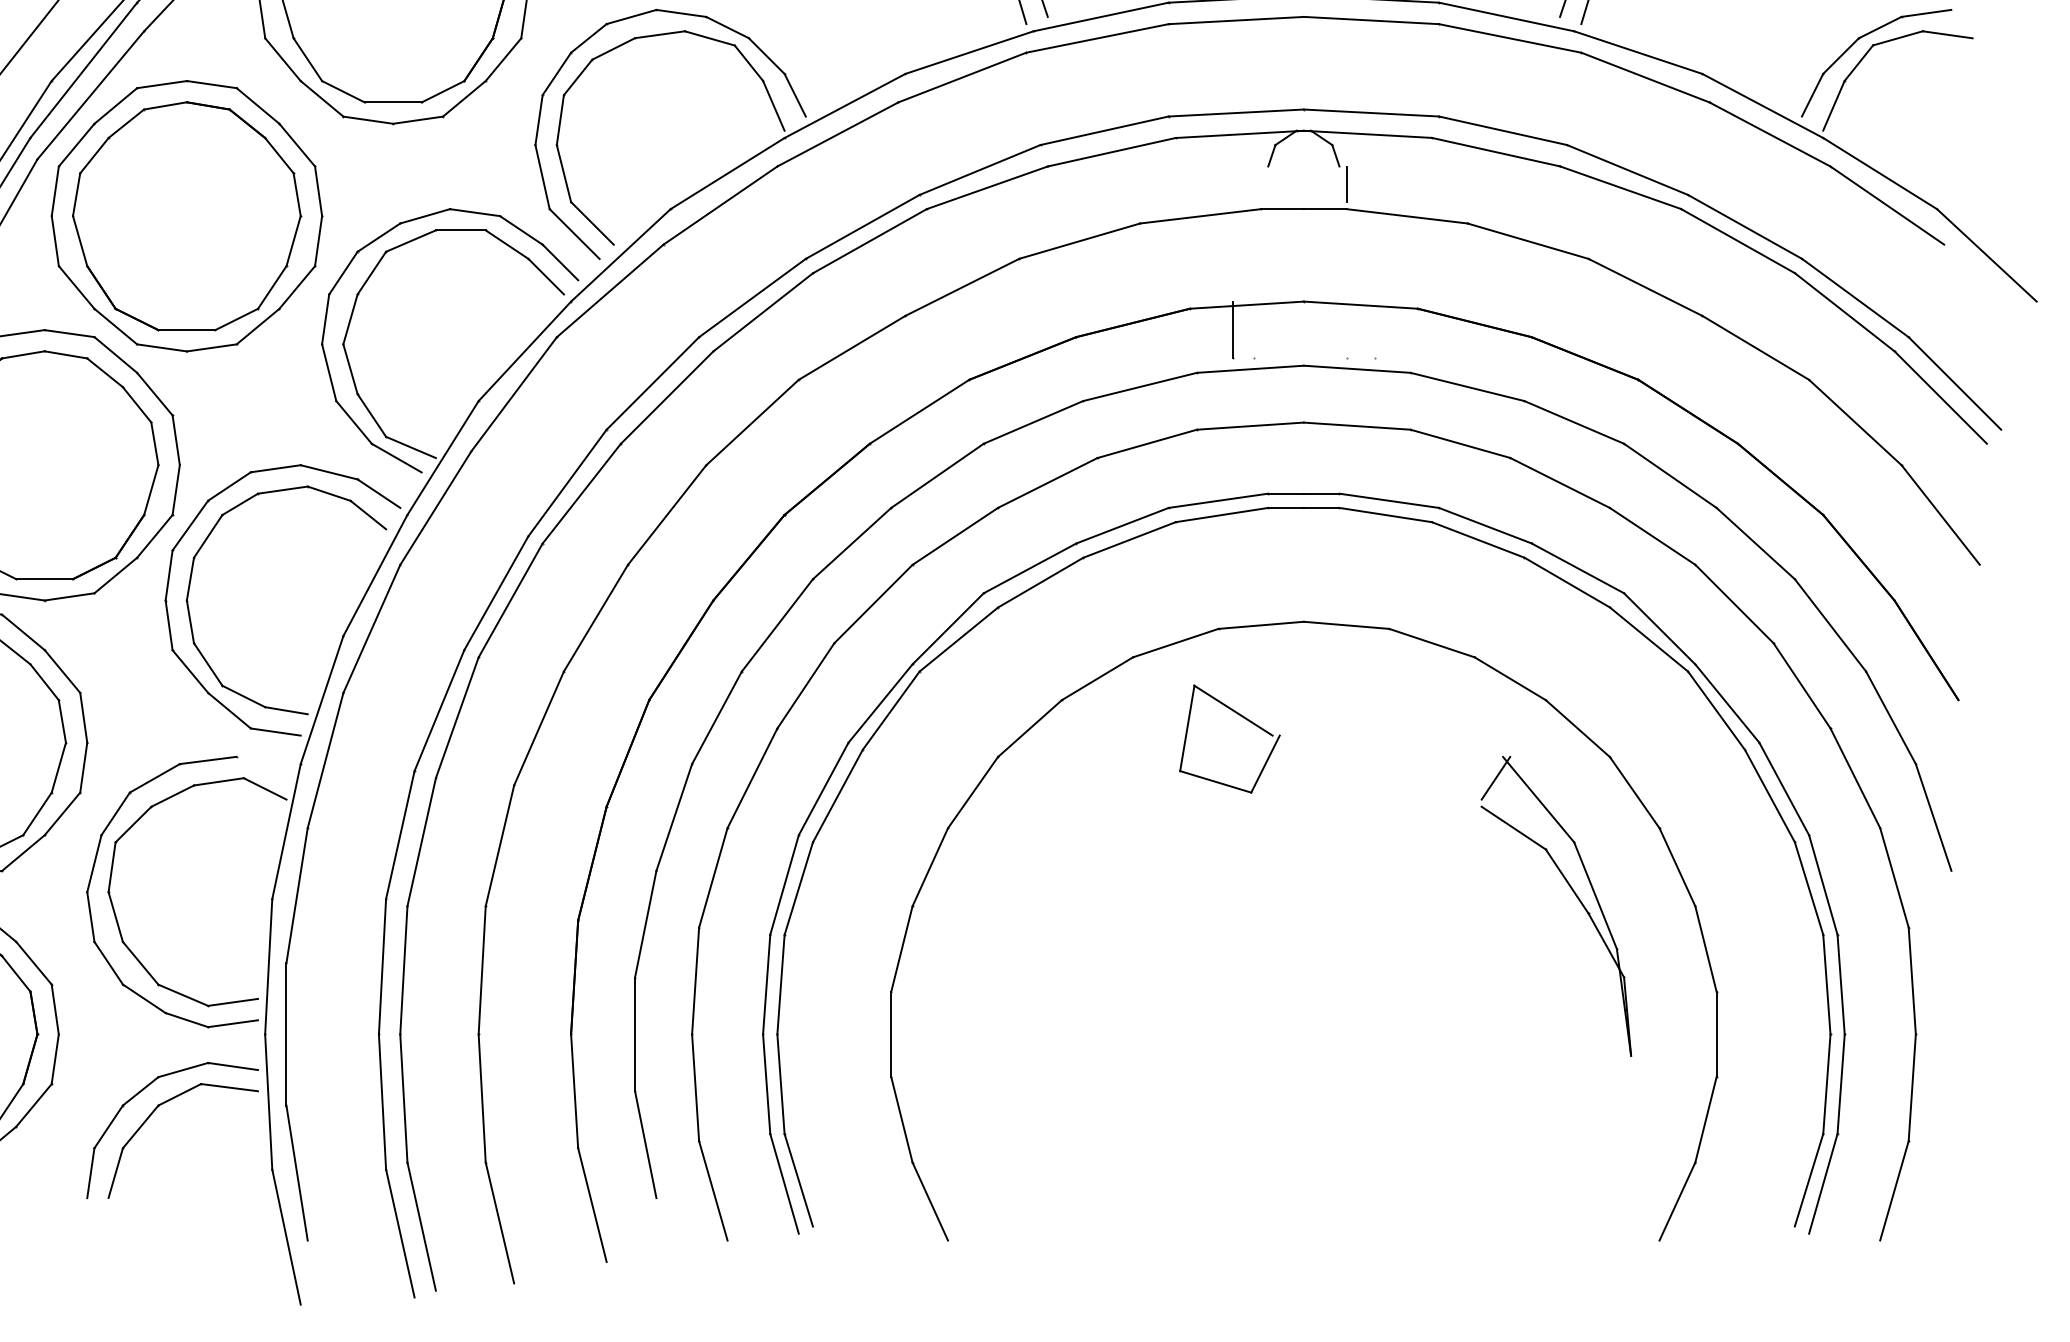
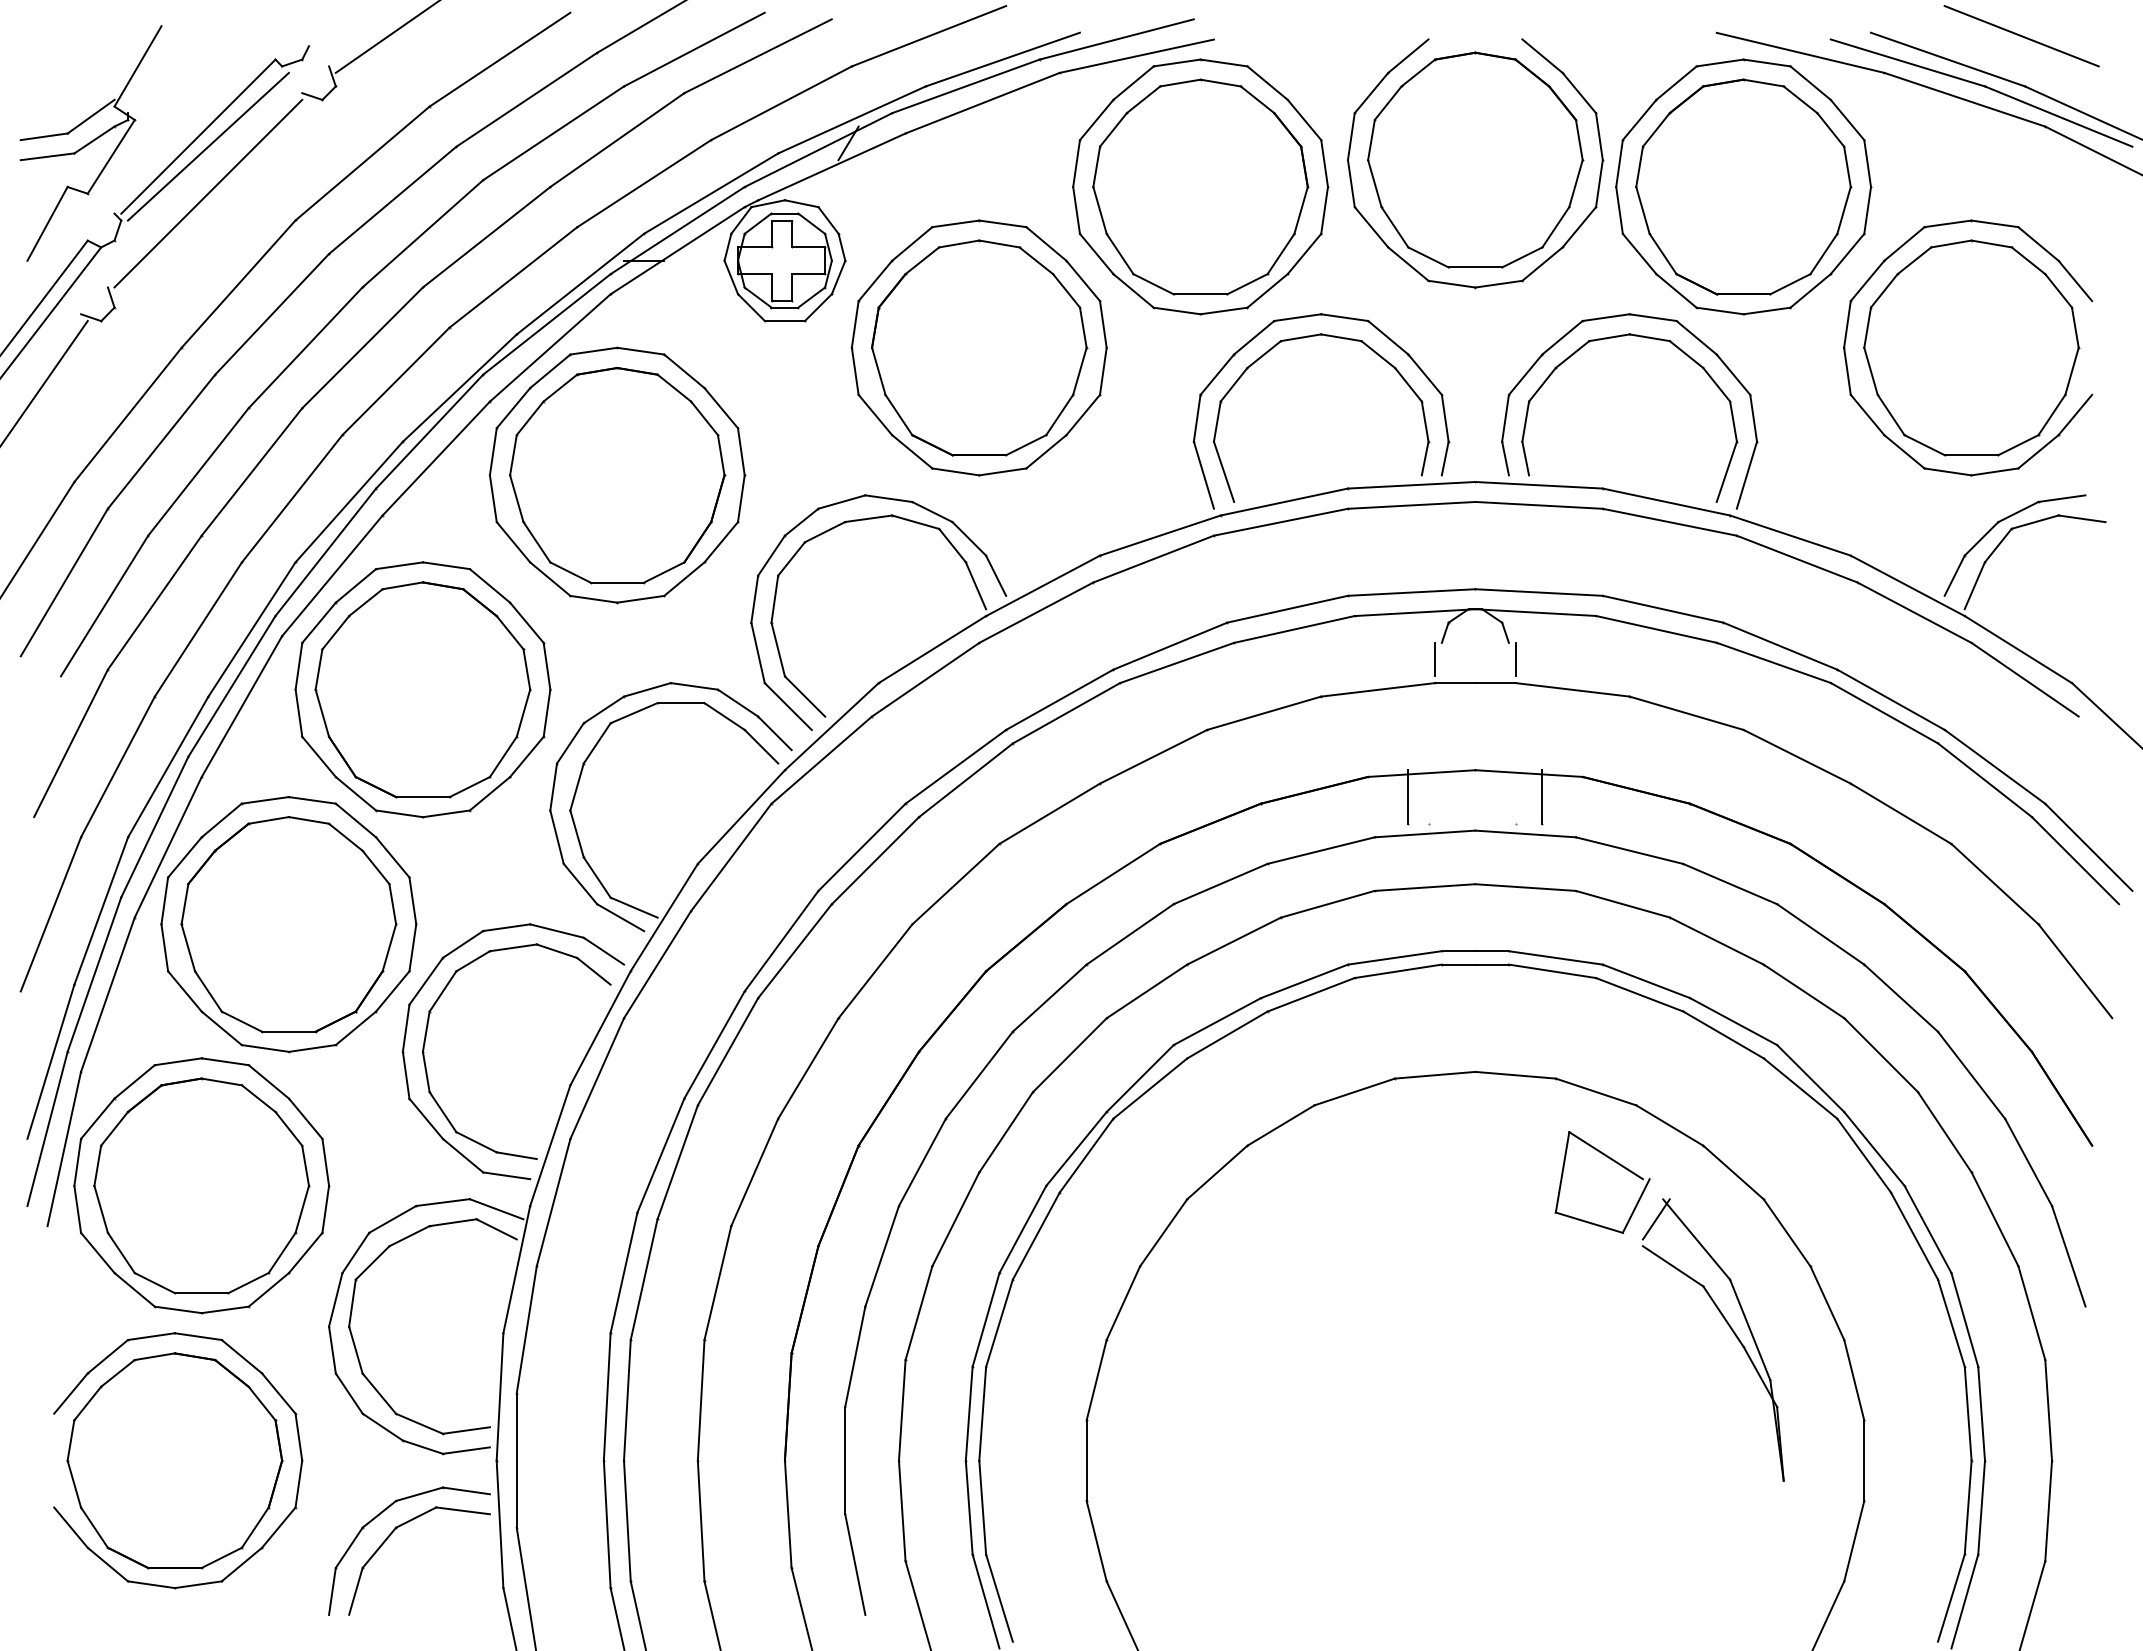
line: (1261, 184) -> (1435, 659), added
line: (1375, 329) -> (1542, 796), added
part: (1242, 717) -> (1614, 1162), moved
line: (264, 767) -> (496, 1209), added

